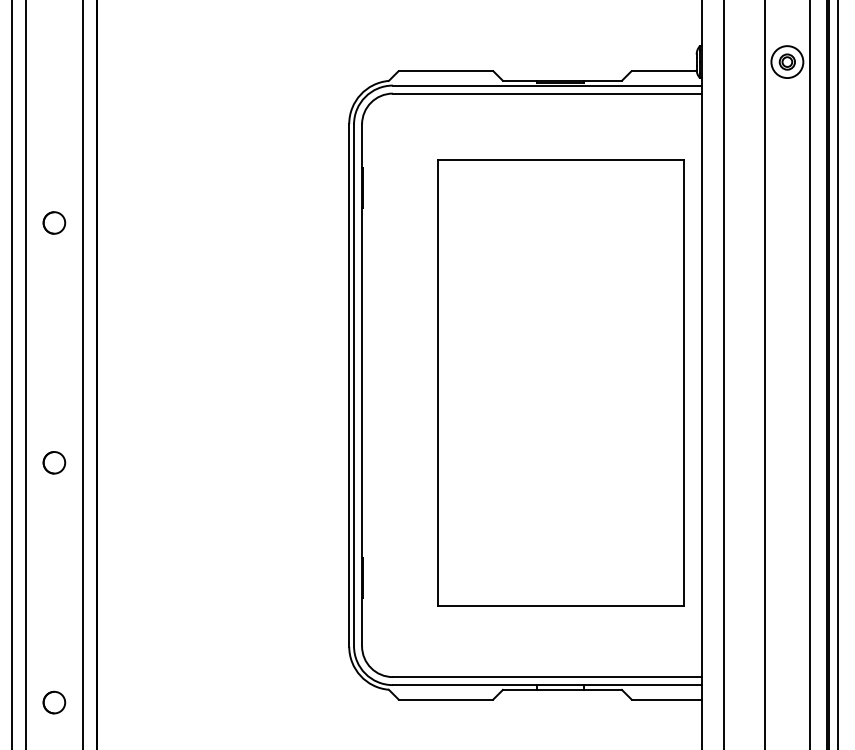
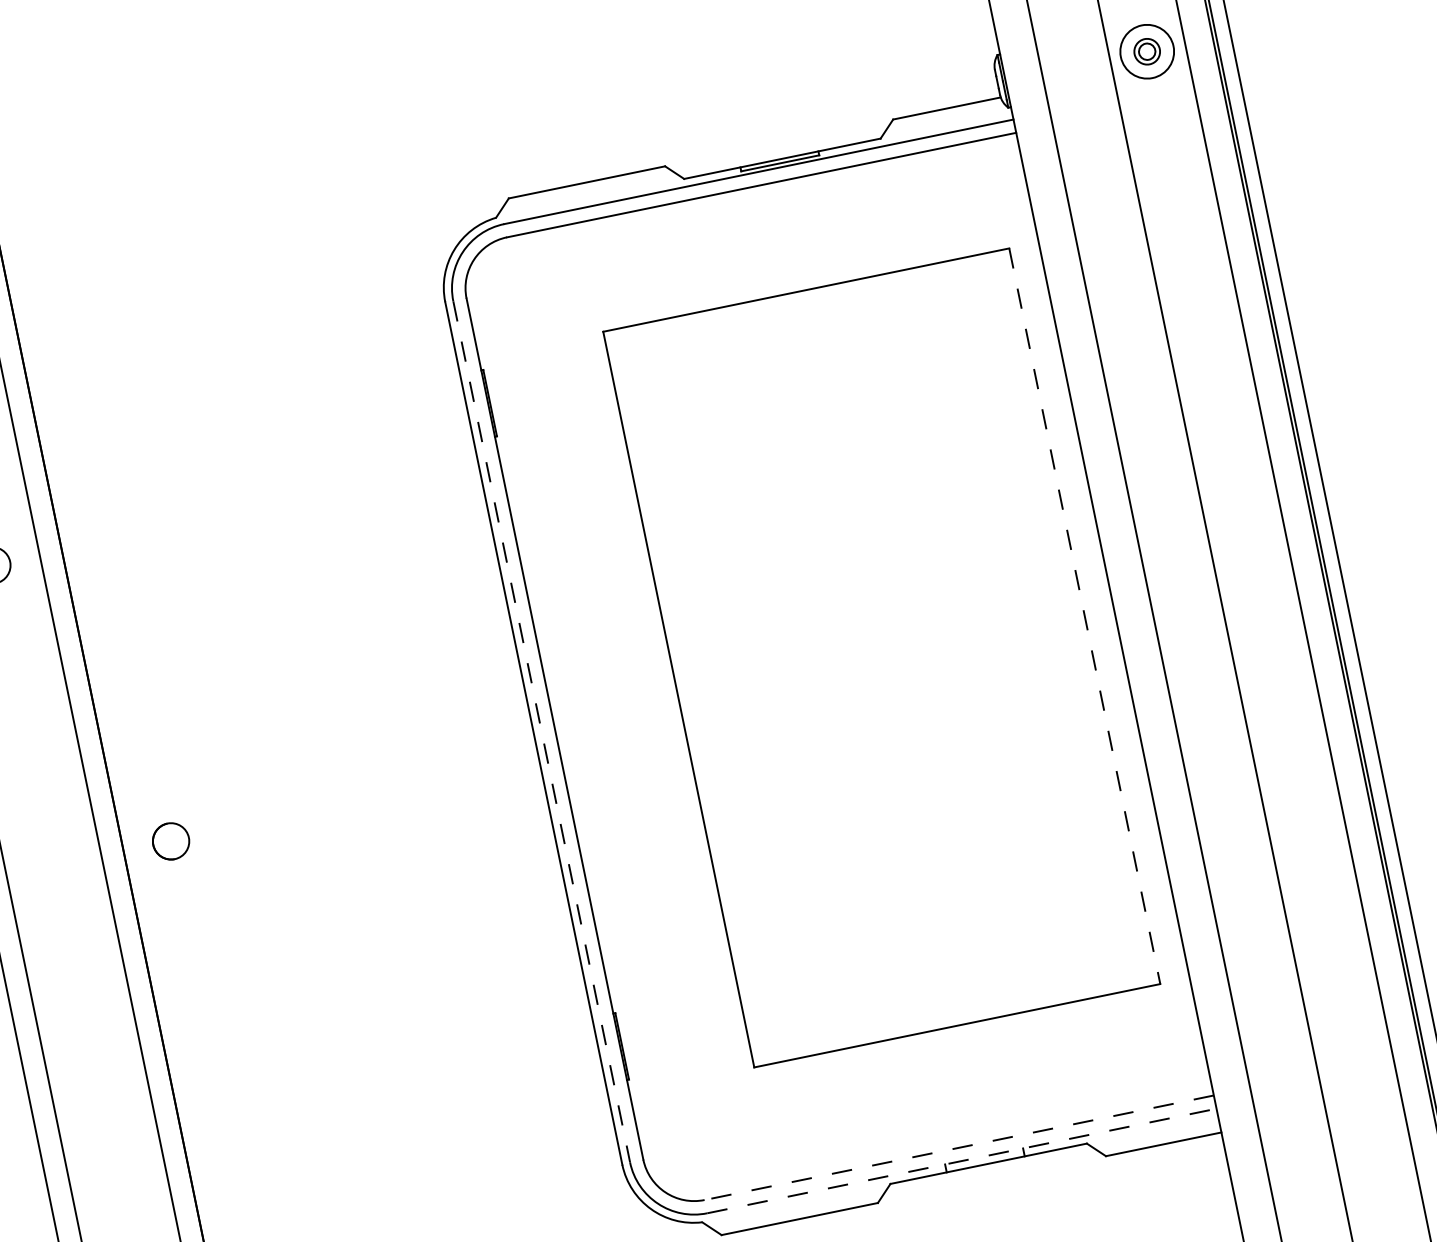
line: (683, 382) -> (1084, 615), solid -> dashed
line: (354, 385) -> (542, 731), solid -> dashed
part: (54, 462) -> (171, 840), moved
line: (546, 677) -> (958, 1148), solid -> dashed
line: (547, 685) -> (962, 1161), solid -> dashed

